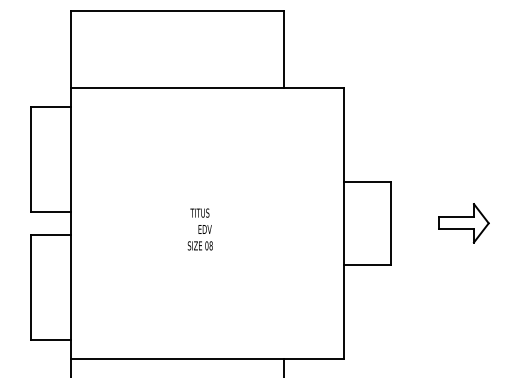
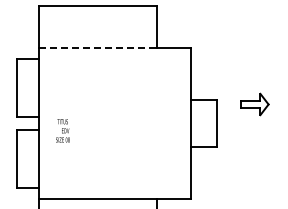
line: (177, 87) -> (98, 48), solid -> dashed
part: (463, 223) -> (254, 104), moved
text: (199, 228) -> (62, 130), moved

